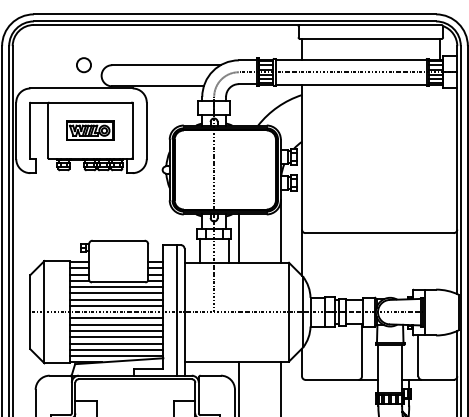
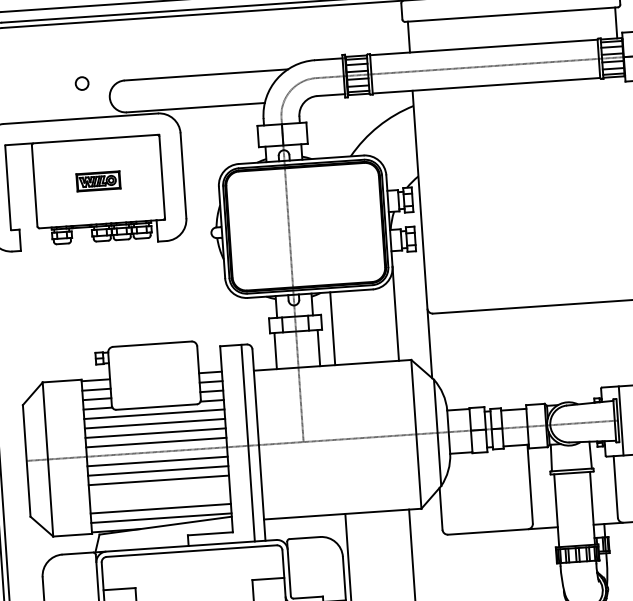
circle: (83, 65) -> (81, 83), size x0.6
part: (90, 130) -> (98, 181), size x0.6
line: (116, 337) -> (159, 490), removed
line: (116, 343) -> (159, 499), removed

